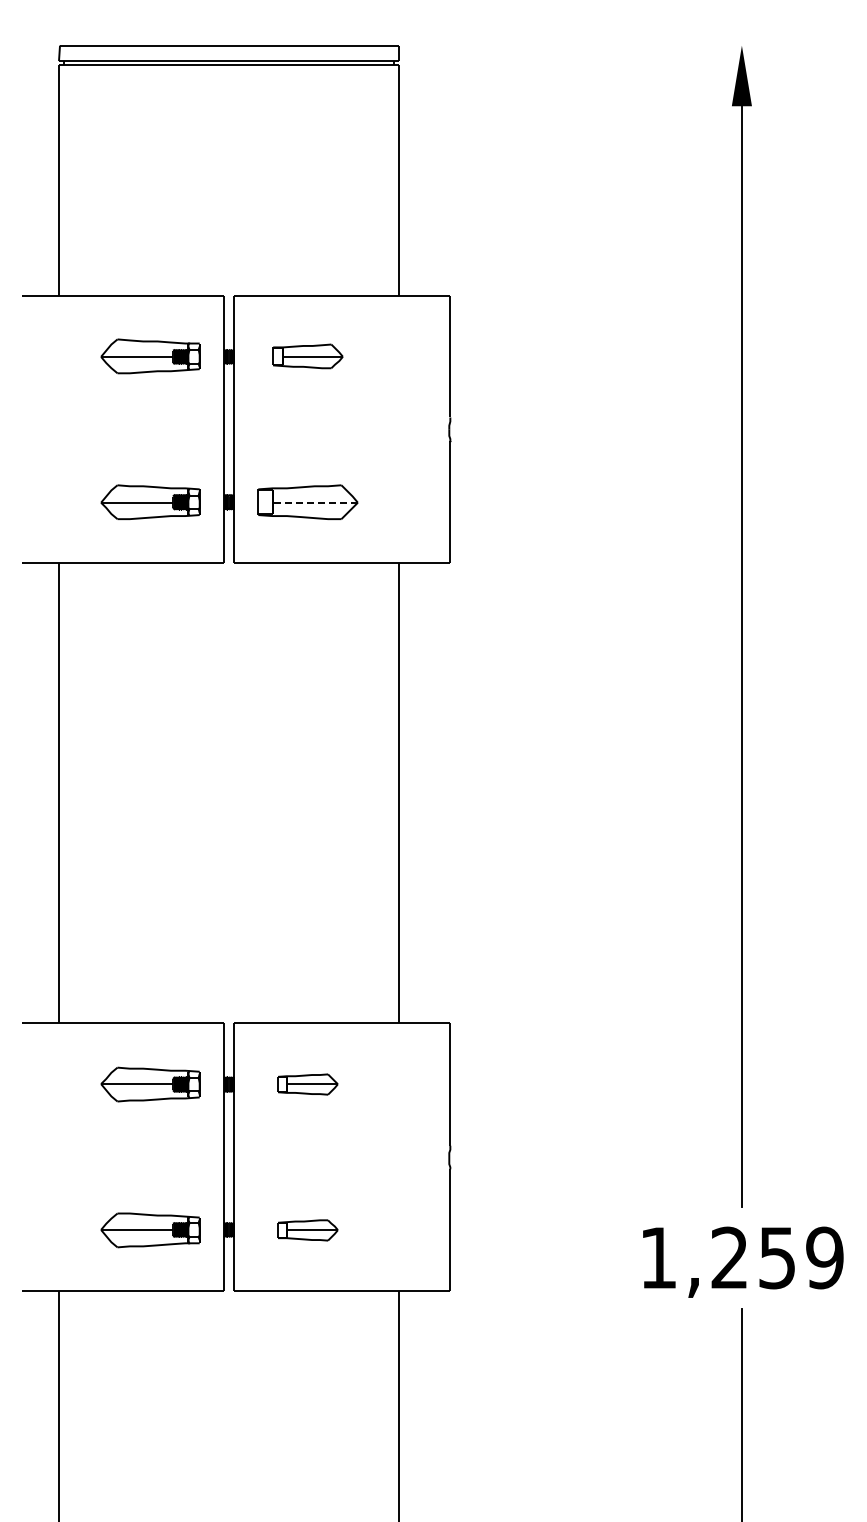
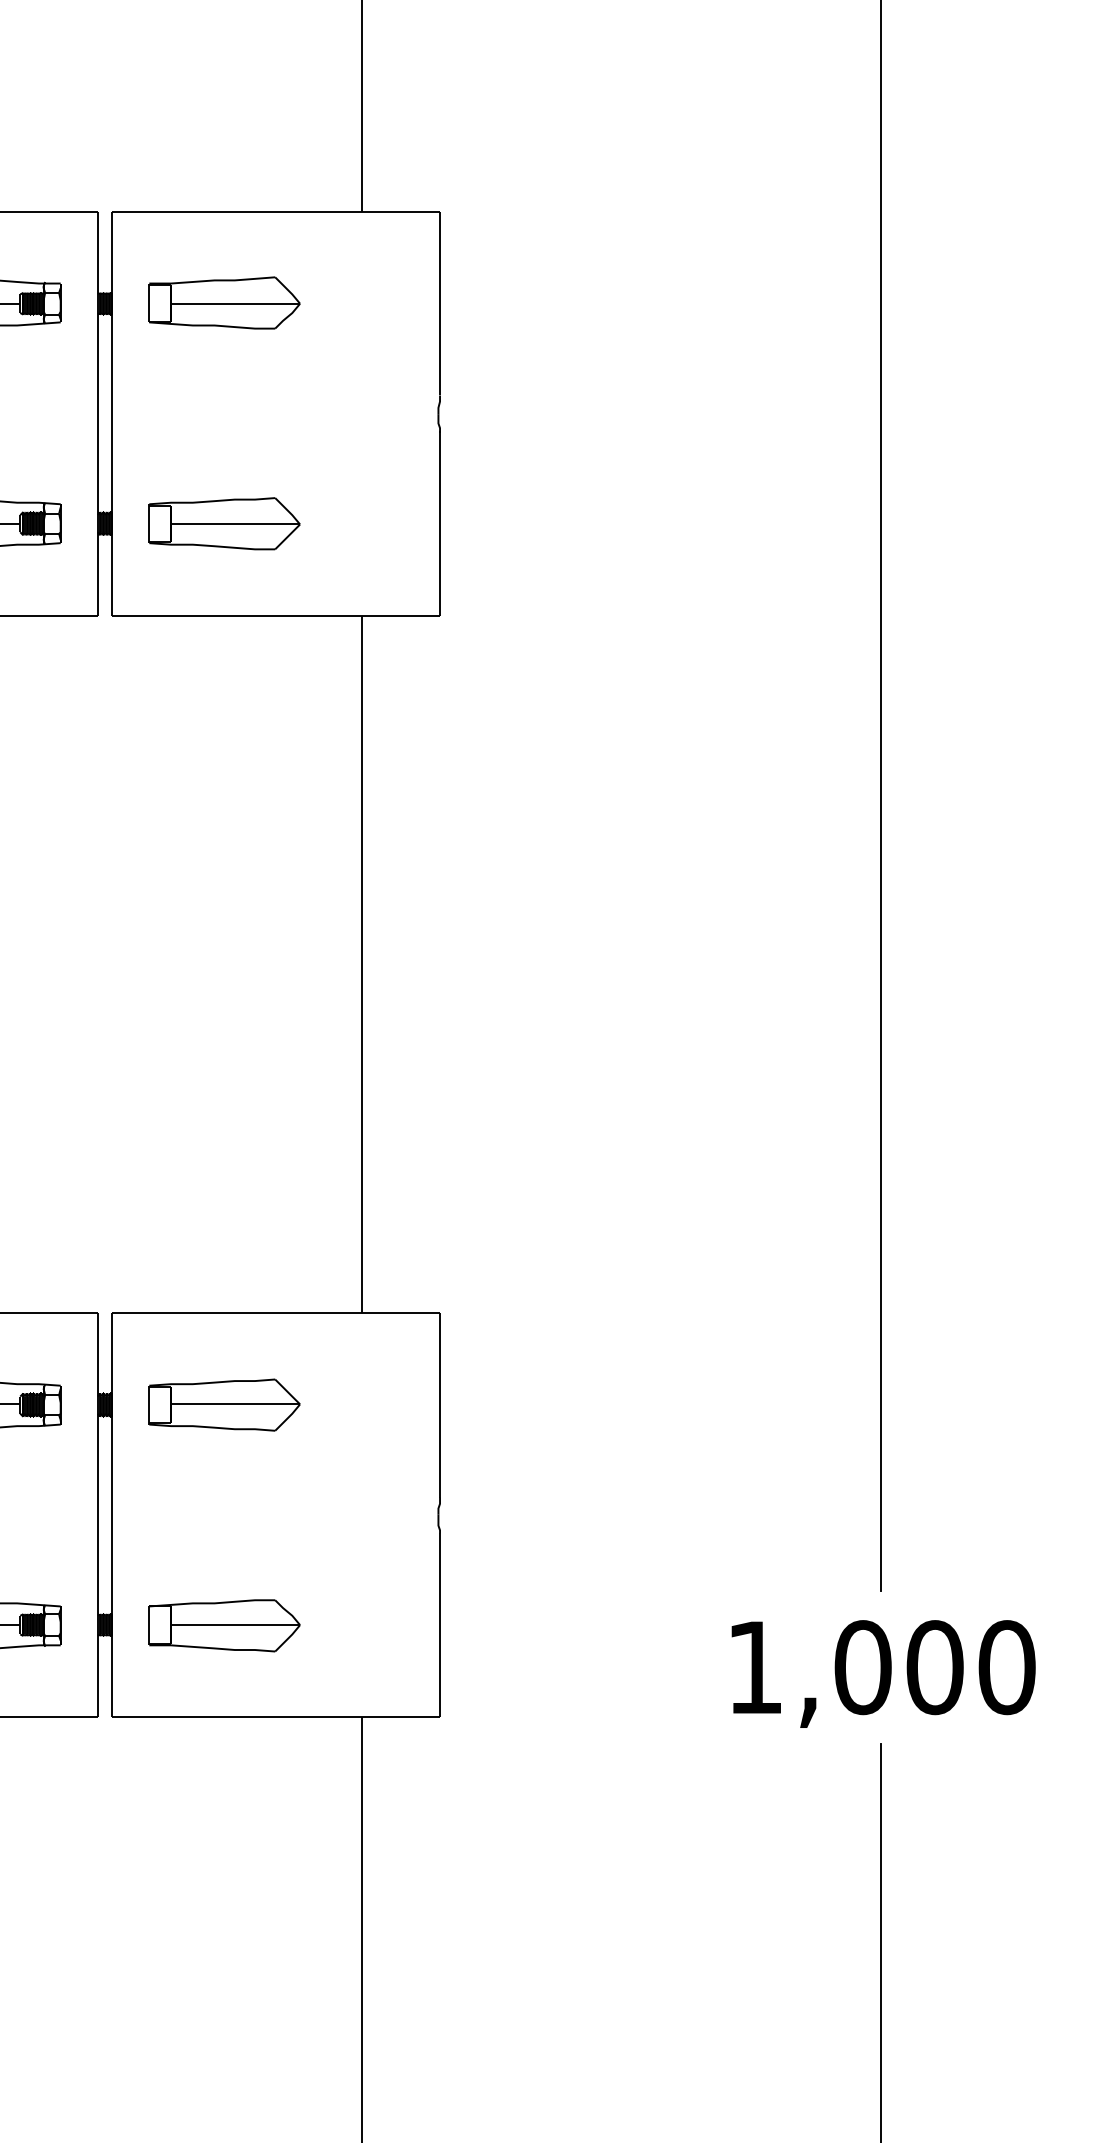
part: (307, 356) -> (223, 303), size x1.43
line: (315, 502) -> (235, 524), dashed -> solid
part: (307, 1084) -> (223, 1404), size x1.67
part: (307, 1230) -> (223, 1625), size x1.67
text: (777, 1257) -> (935, 1666), 1,259 -> 1,000

